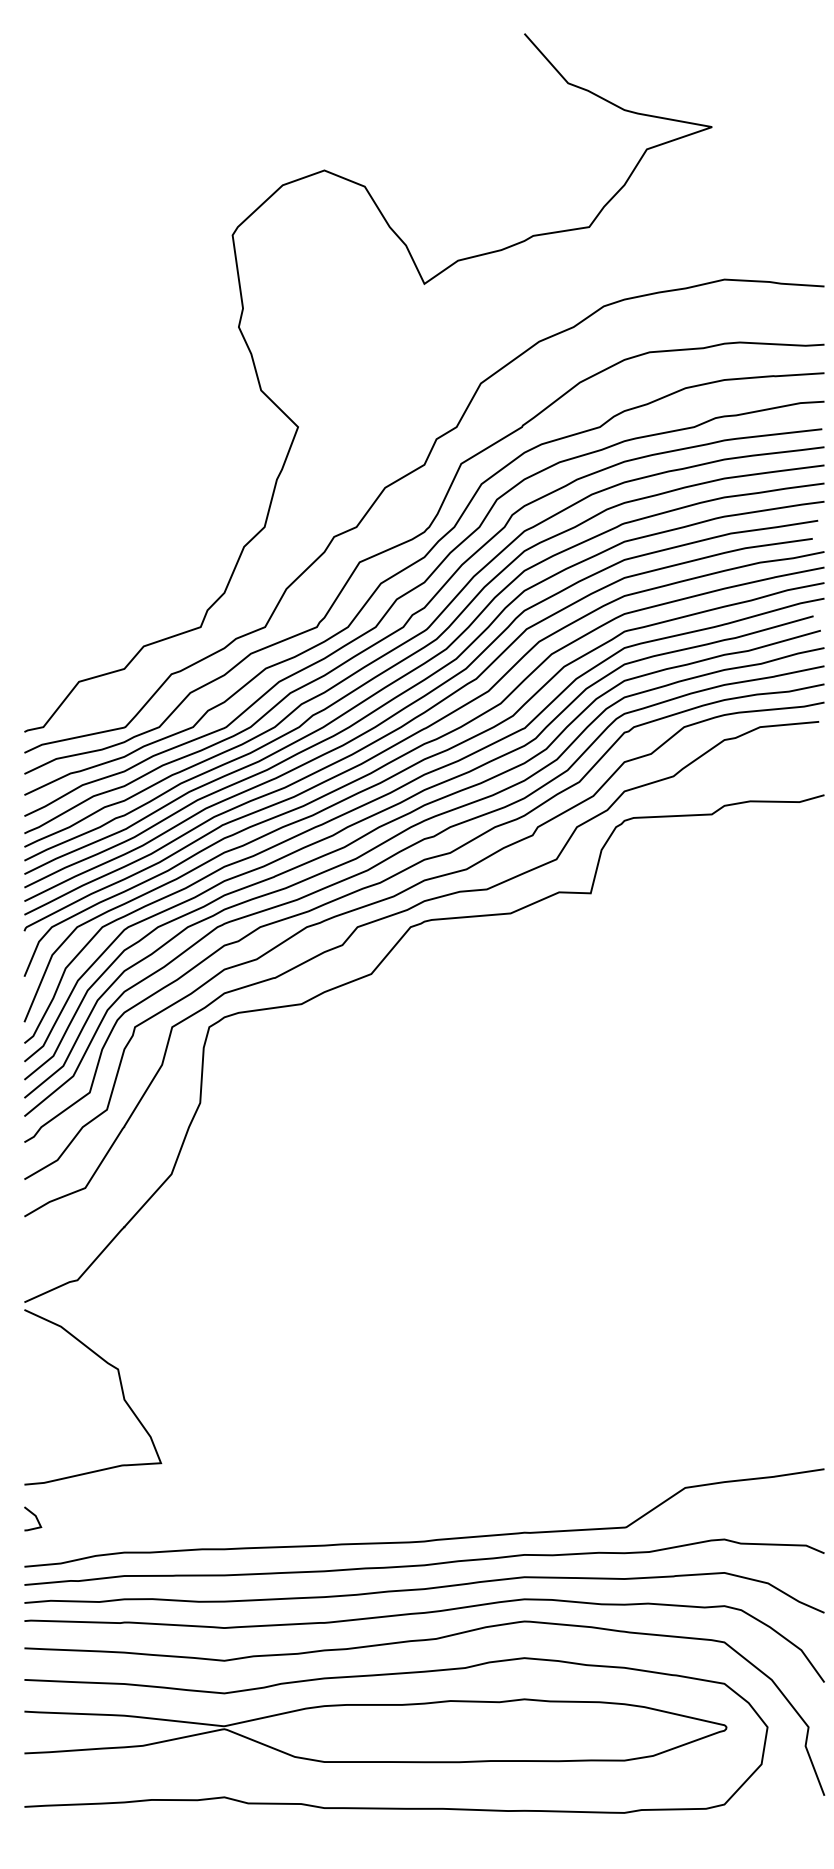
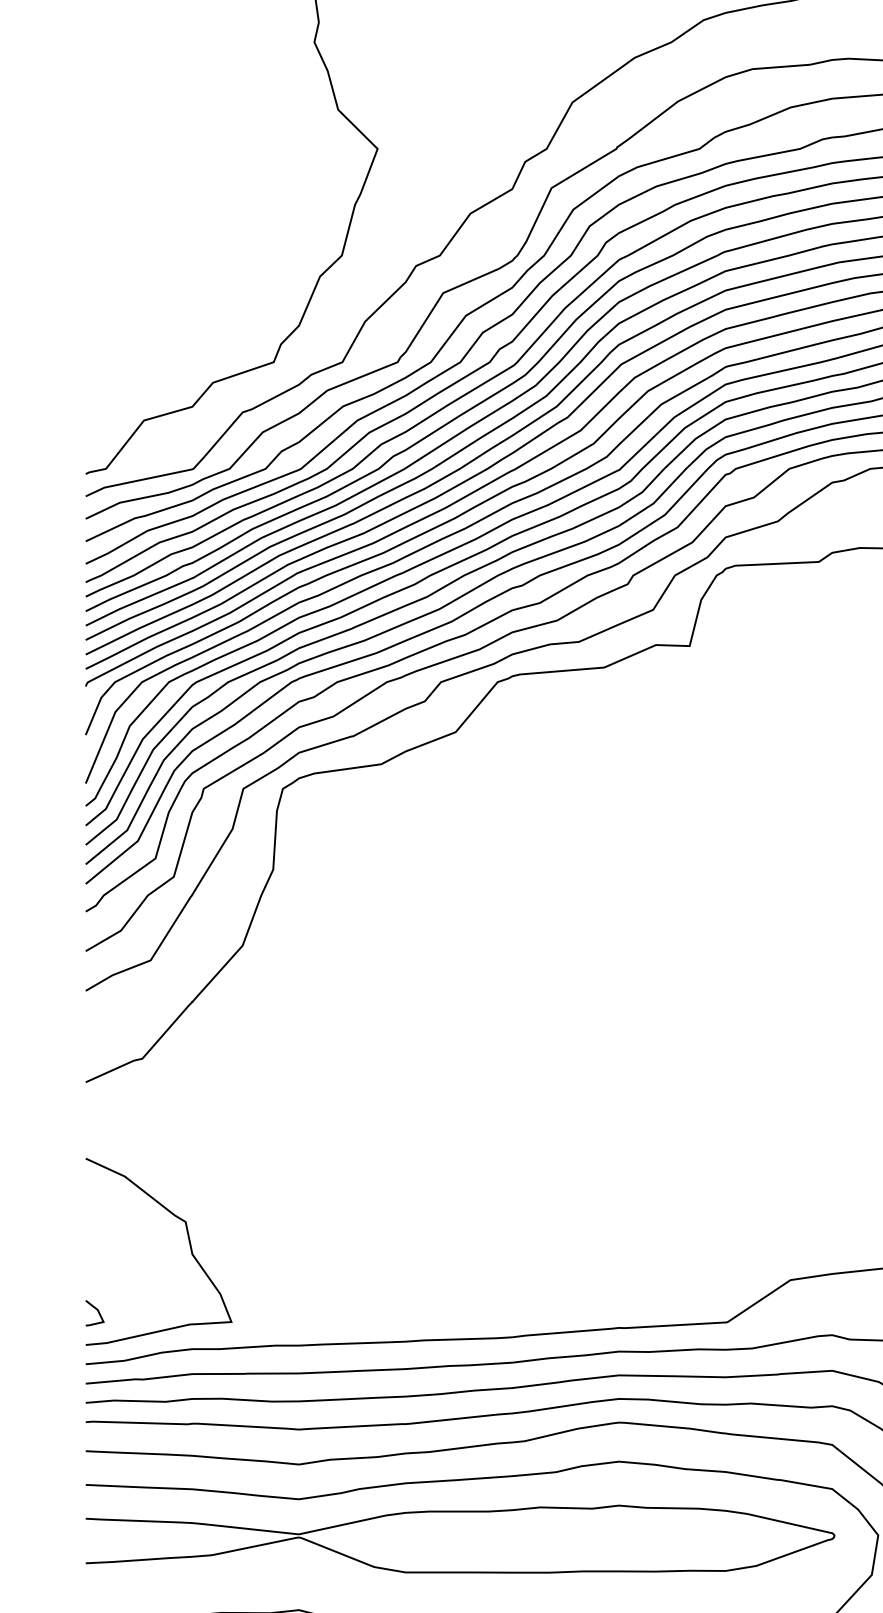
curve: (121, 1391) -> (189, 1245), moved

